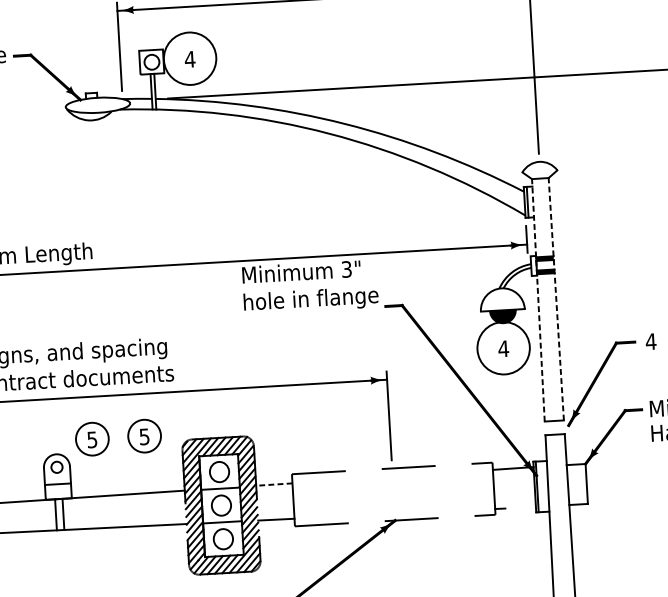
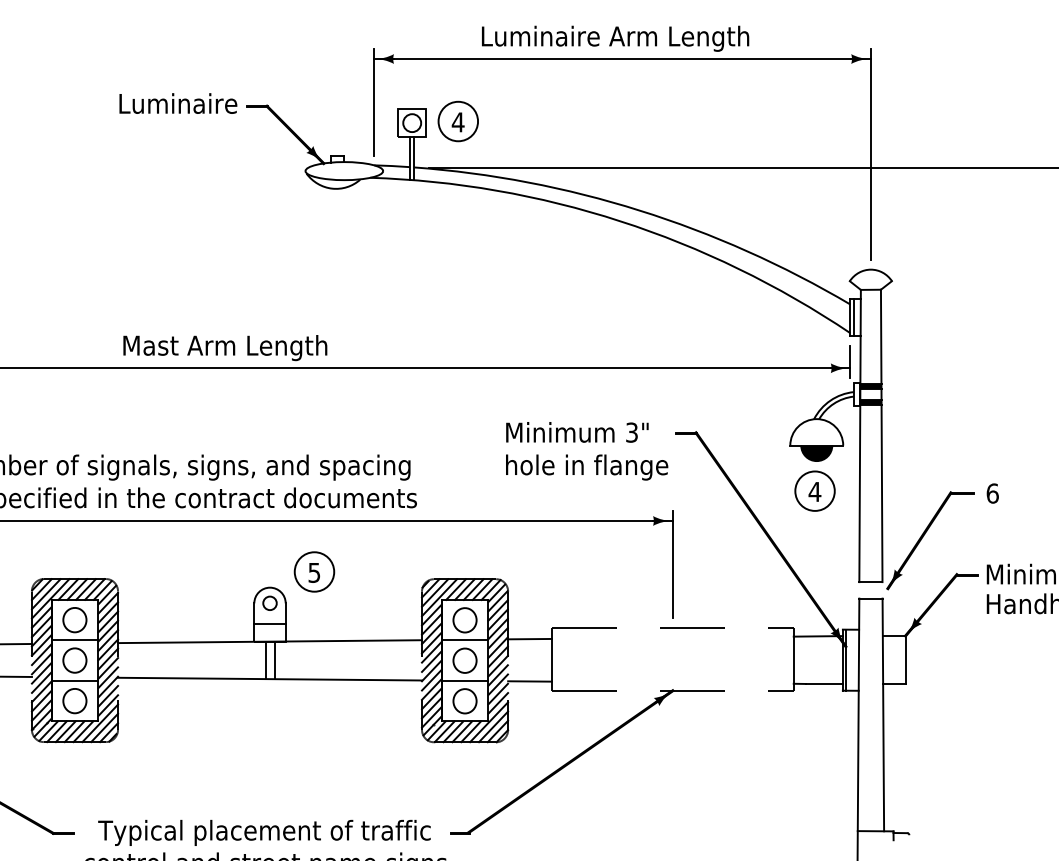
circle: (190, 58) -> (458, 121), size x0.62
text: (310, 287) -> (587, 451), moved
line: (556, 298) -> (881, 435), dashed -> solid
line: (538, 299) -> (860, 435), dashed -> solid
text: (650, 341) -> (992, 493), 4 -> 6
circle: (503, 347) -> (814, 490), size x0.62
part: (144, 435) -> (377, 571), removed
line: (274, 484) -> (530, 639), dashed -> solid
line: (520, 507) -> (824, 683), added

